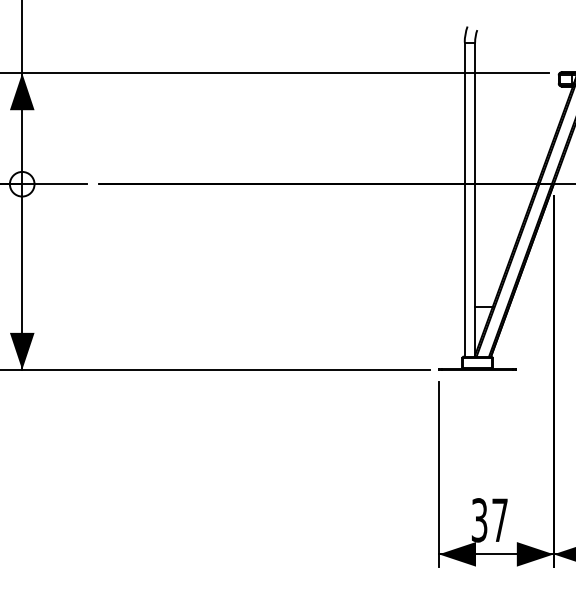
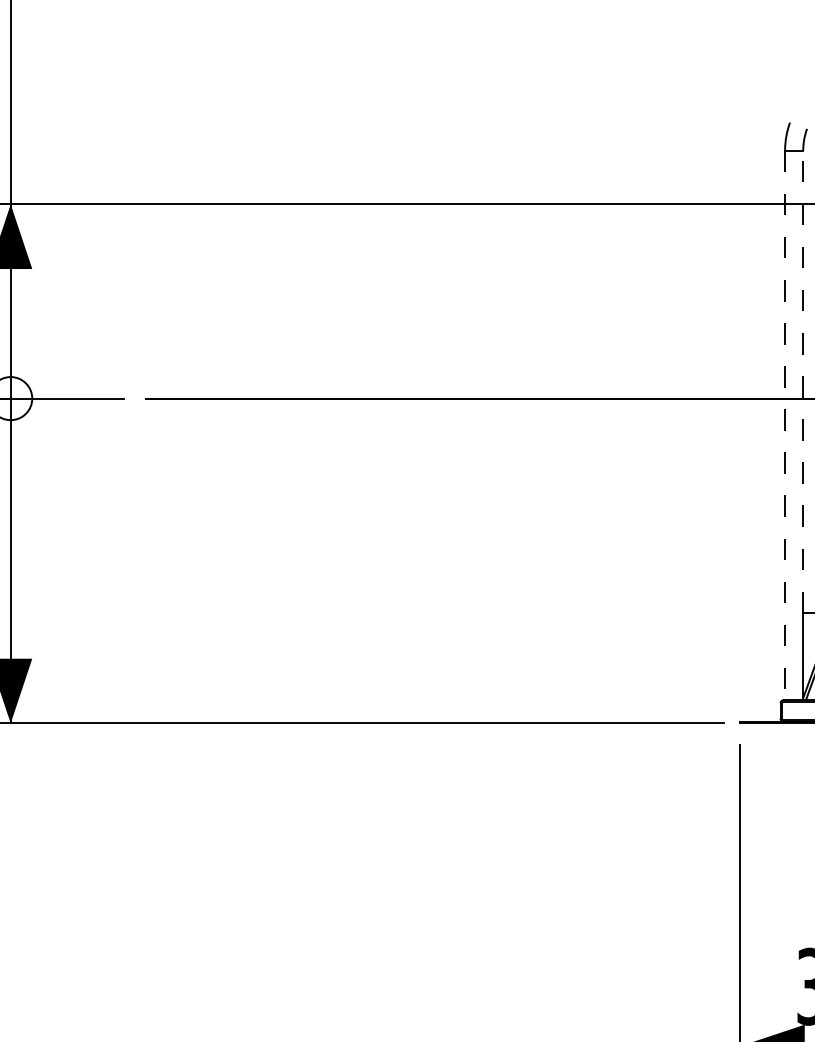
line: (475, 174) -> (803, 381), solid -> dashed
line: (464, 200) -> (784, 427), solid -> dashed

